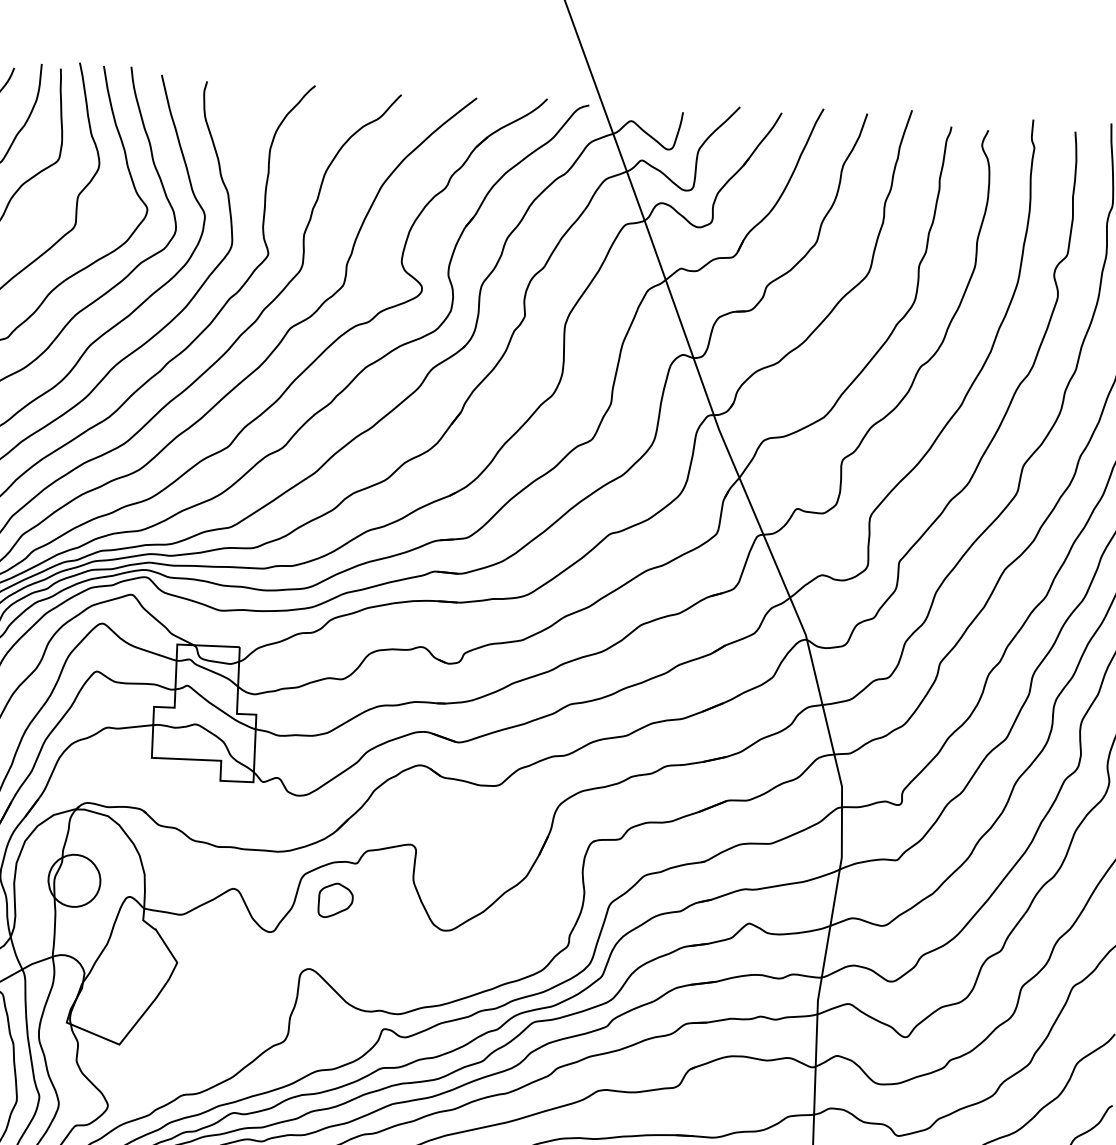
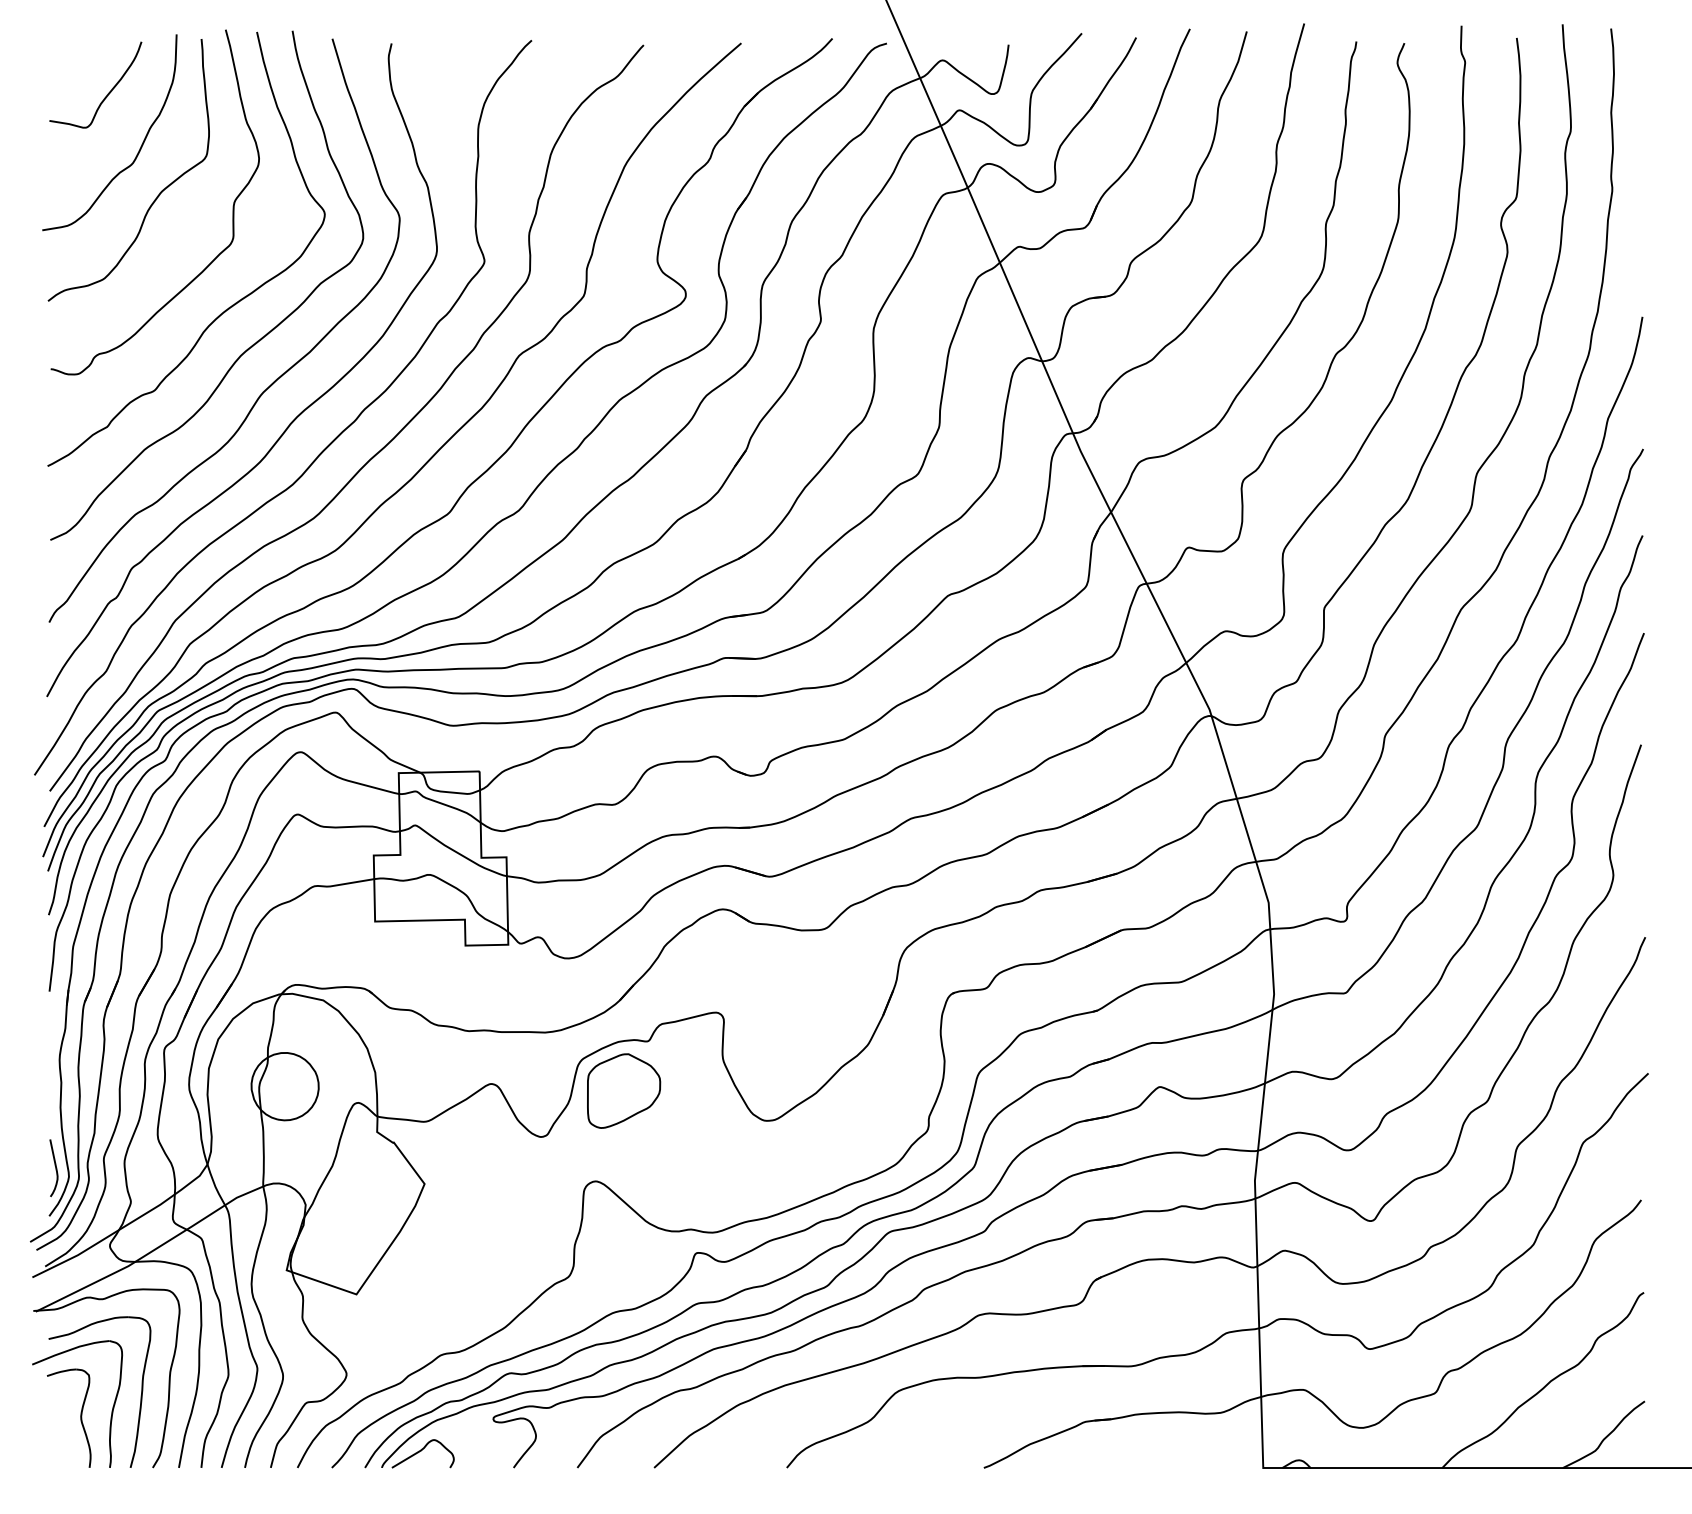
part: (336, 900) -> (624, 1090), size x1.67

